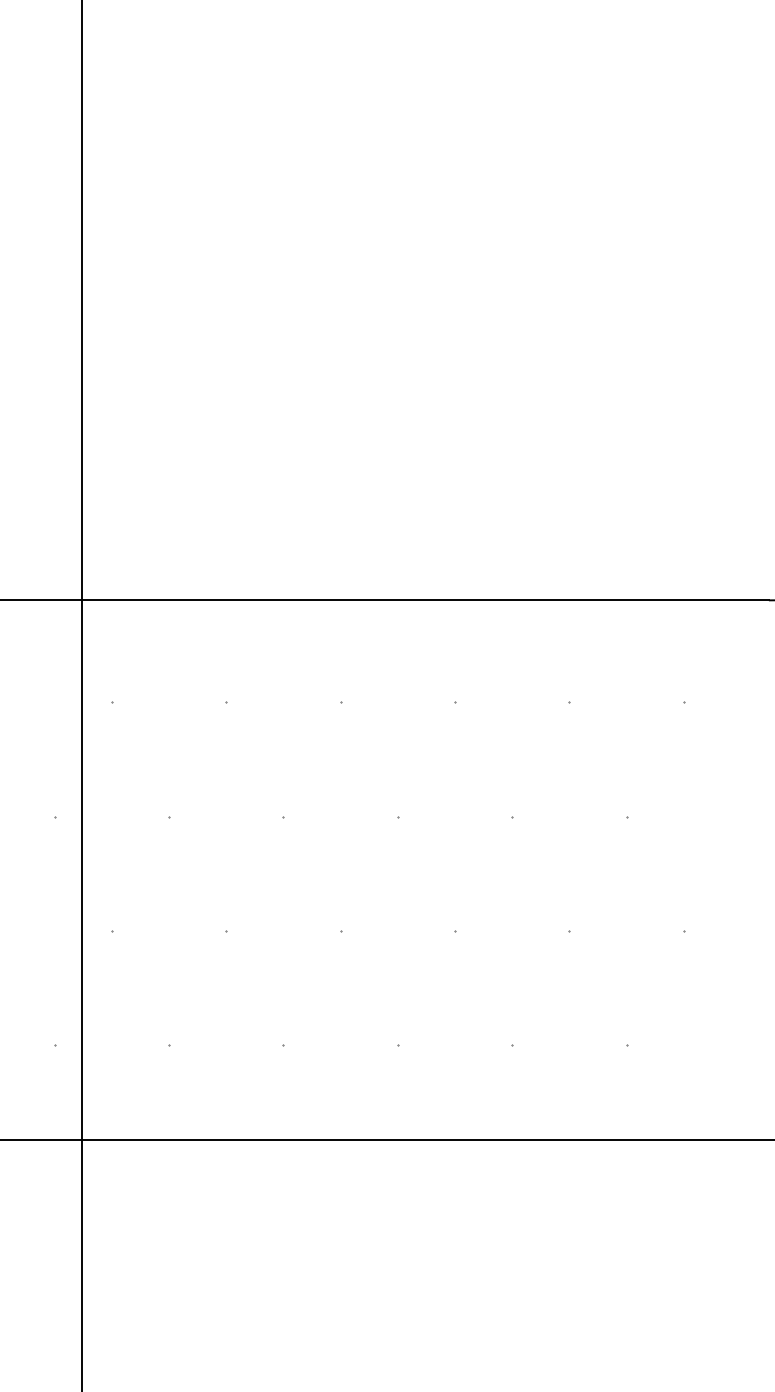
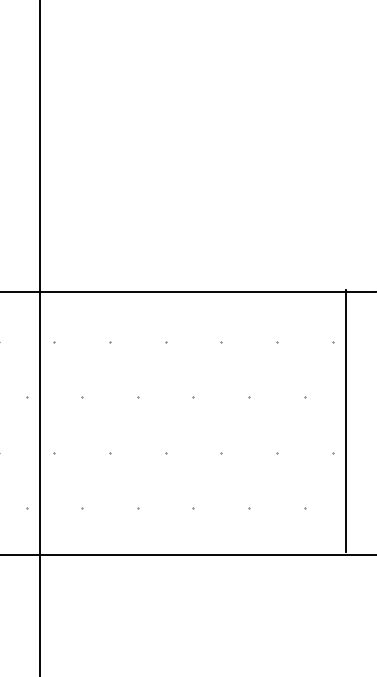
line: (712, 864) -> (346, 420), added

